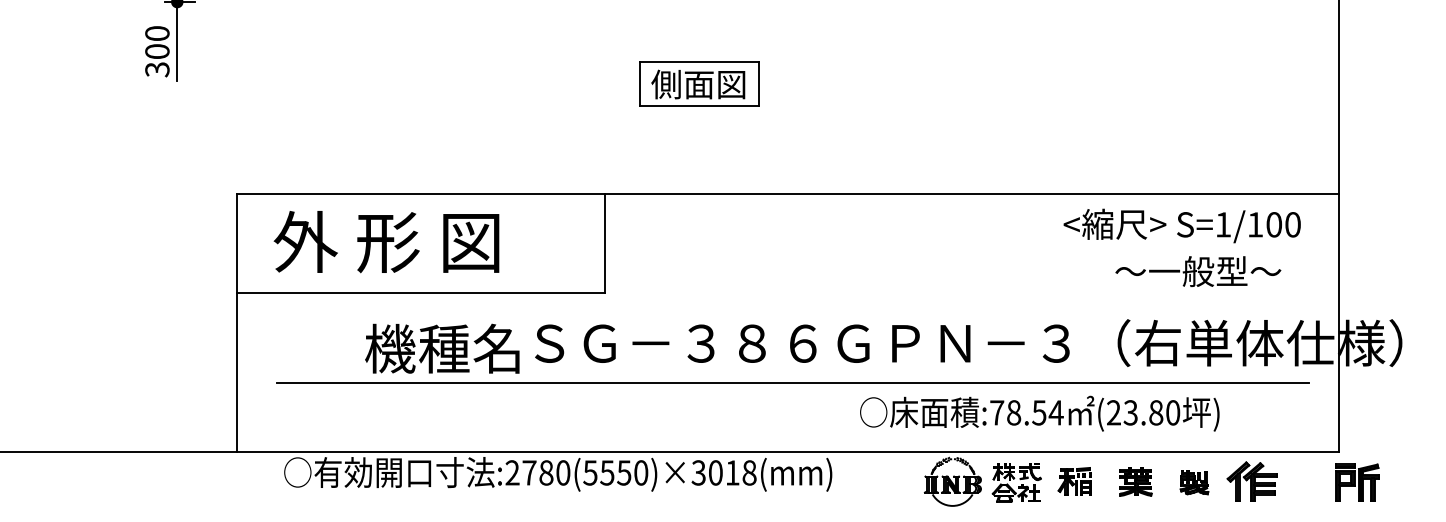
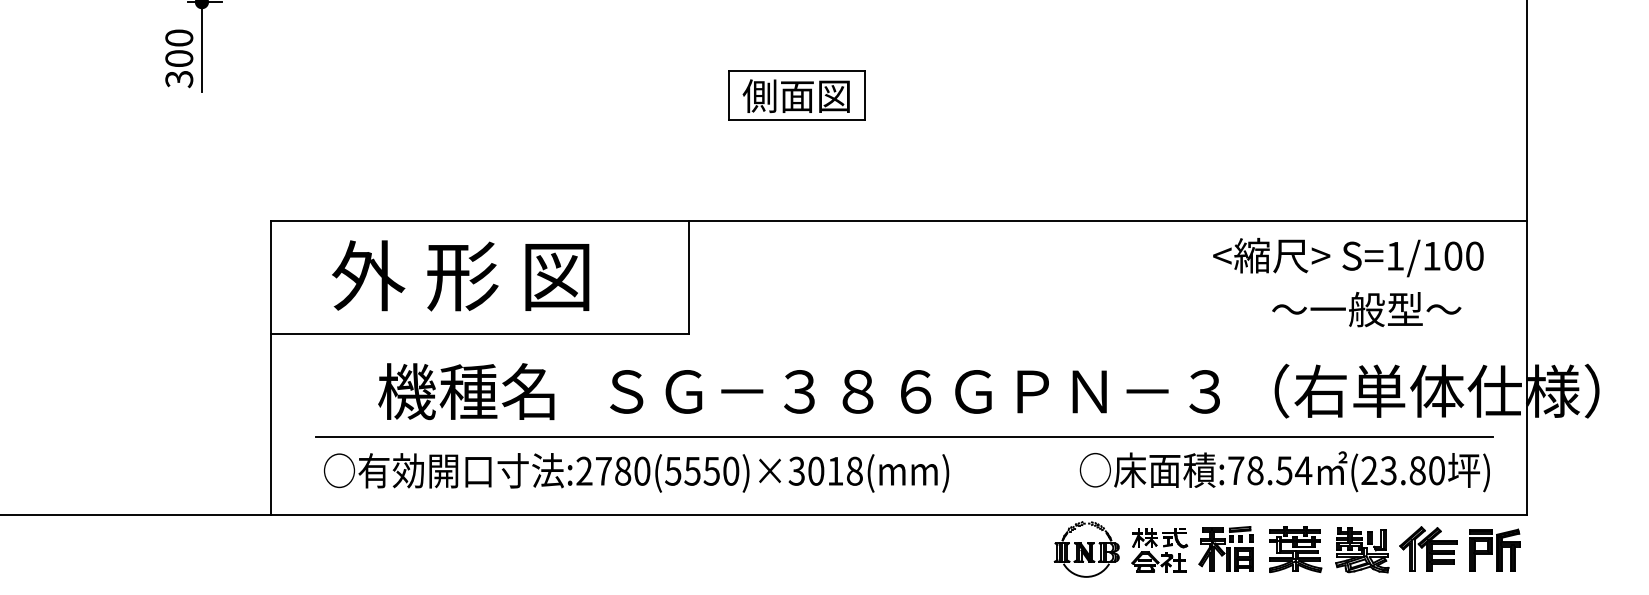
text: (386, 241) -> (460, 275), moved
text: (442, 348) -> (466, 391), moved
text: (1039, 413) -> (1284, 471), moved
text: (558, 474) -> (636, 472), moved
part: (1074, 481) -> (1225, 548), size x1.43
part: (1135, 481) -> (1295, 549), size x1.43
part: (1356, 481) -> (1494, 549), moved
part: (1194, 482) -> (1362, 550), size x1.67

